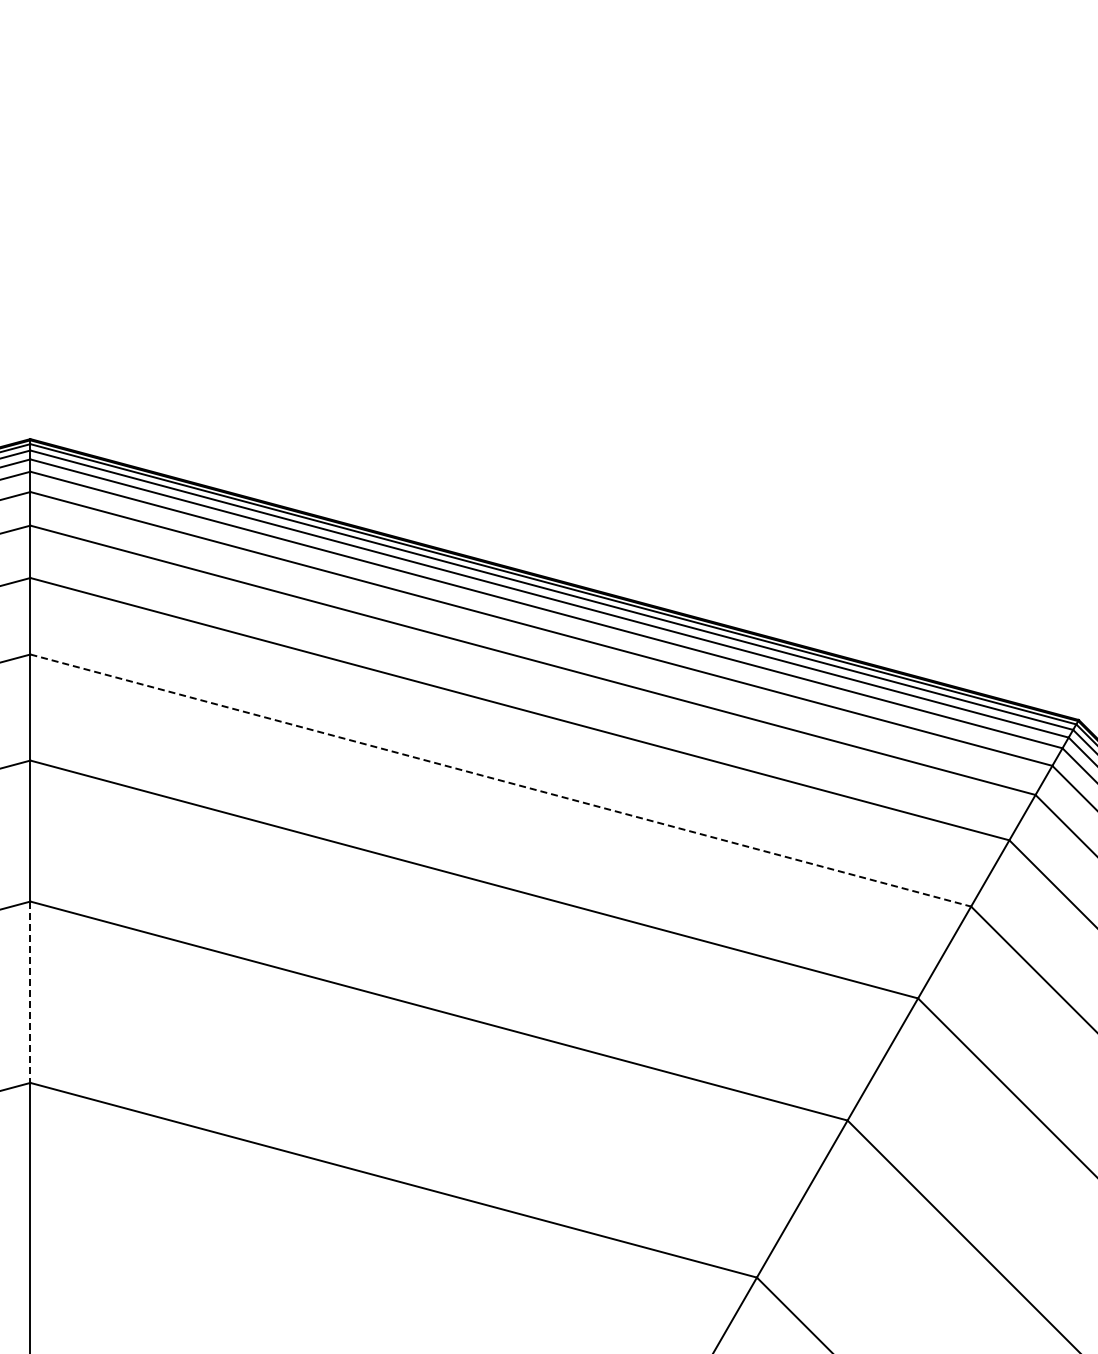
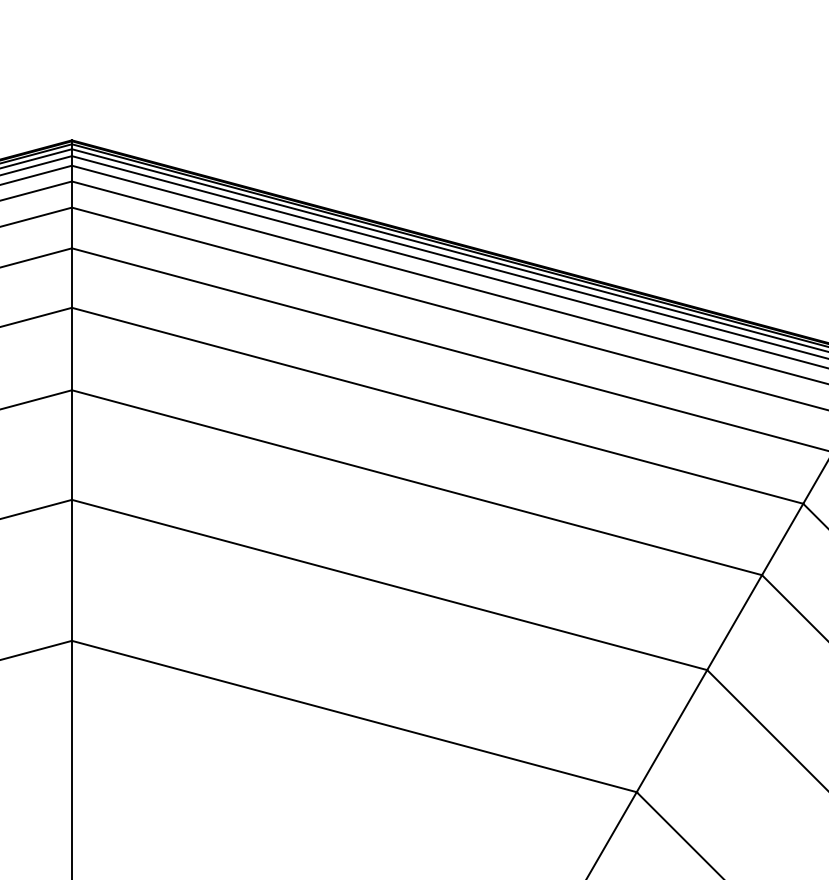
line: (500, 780) -> (437, 405), dashed -> solid
line: (30, 992) -> (72, 570), dashed -> solid

